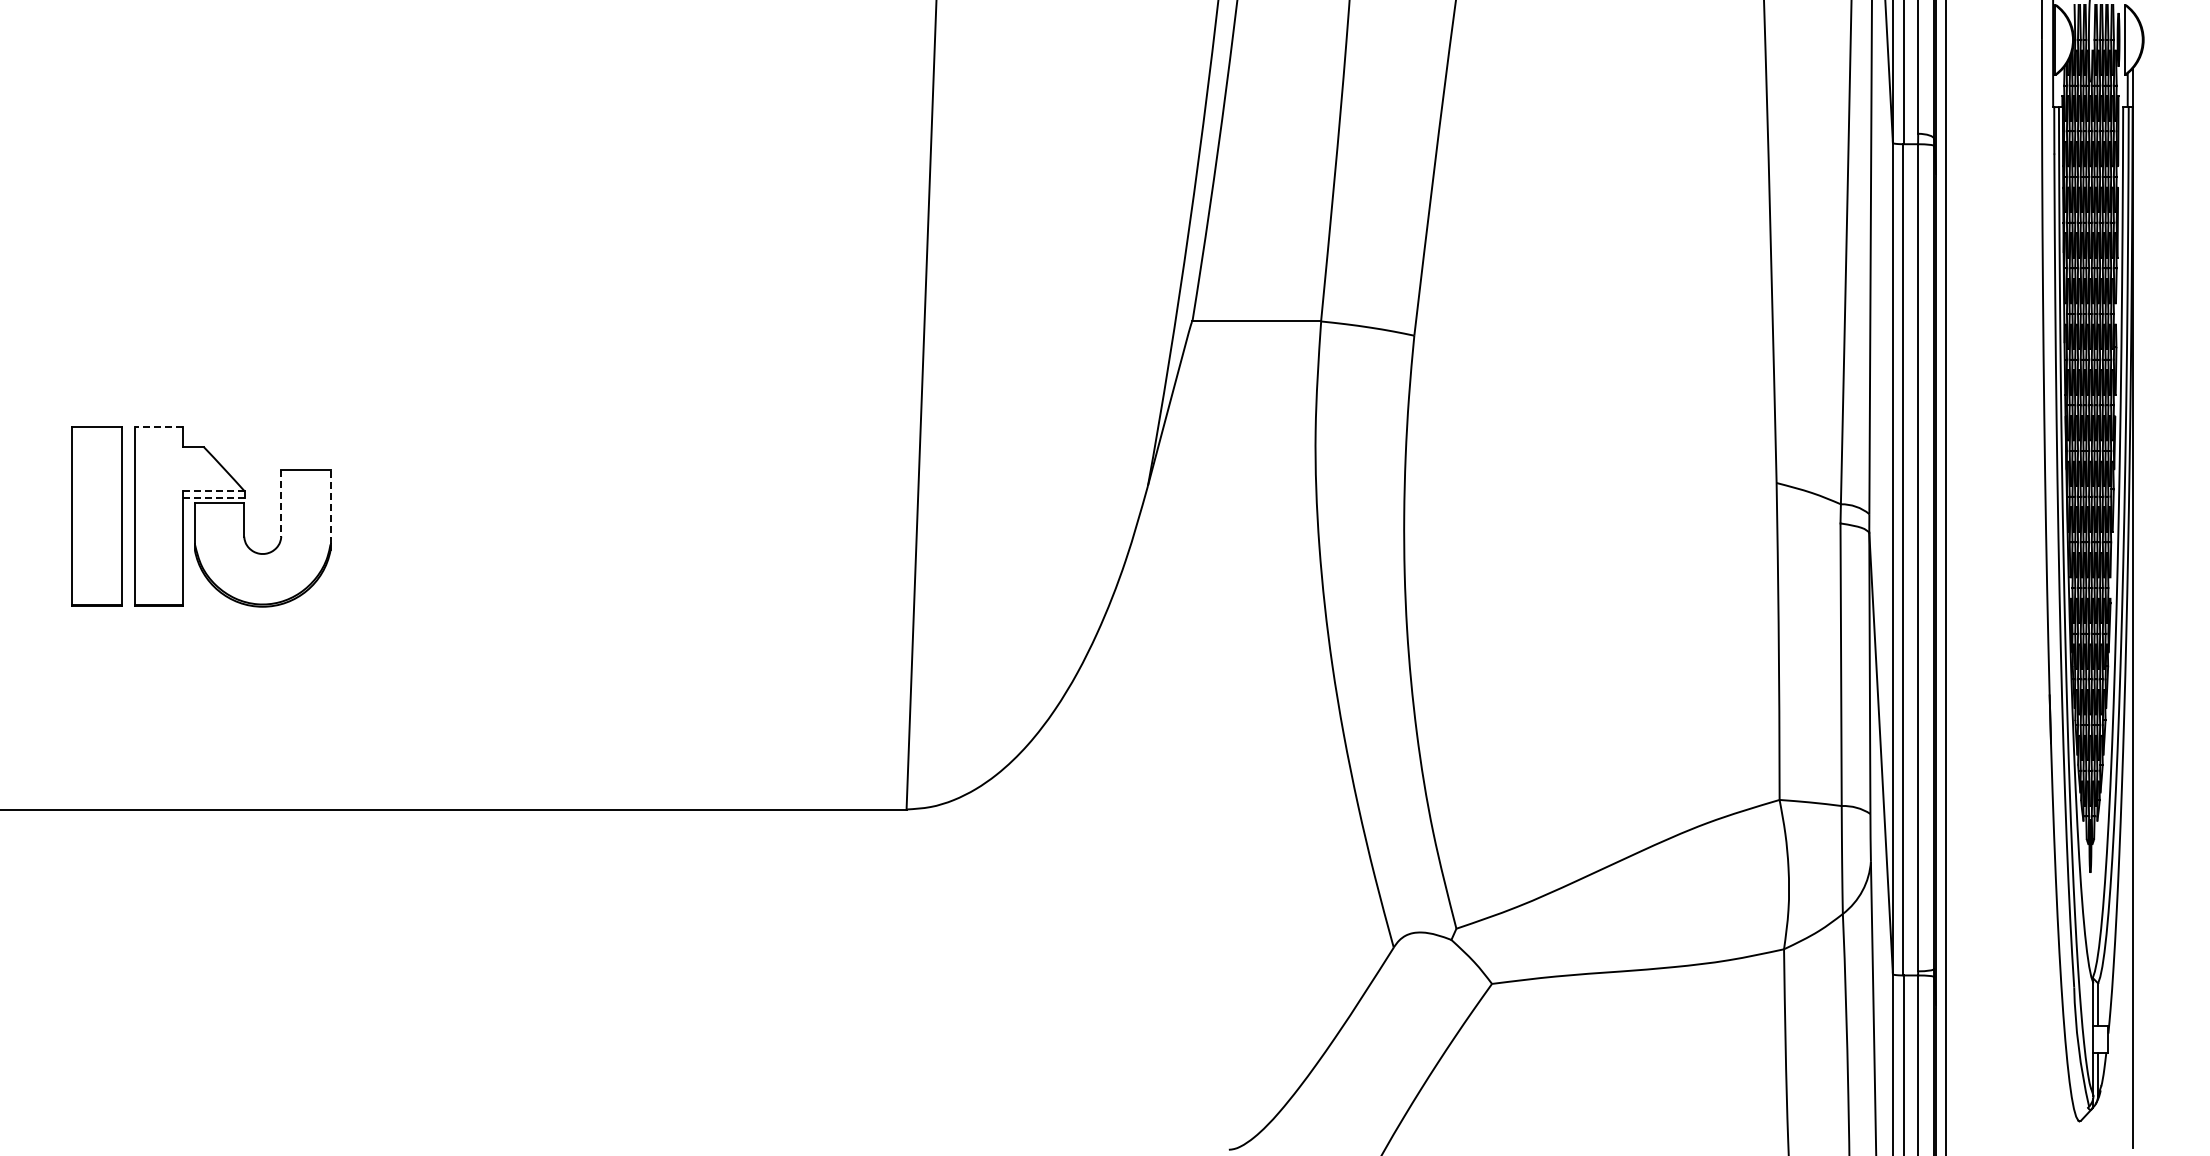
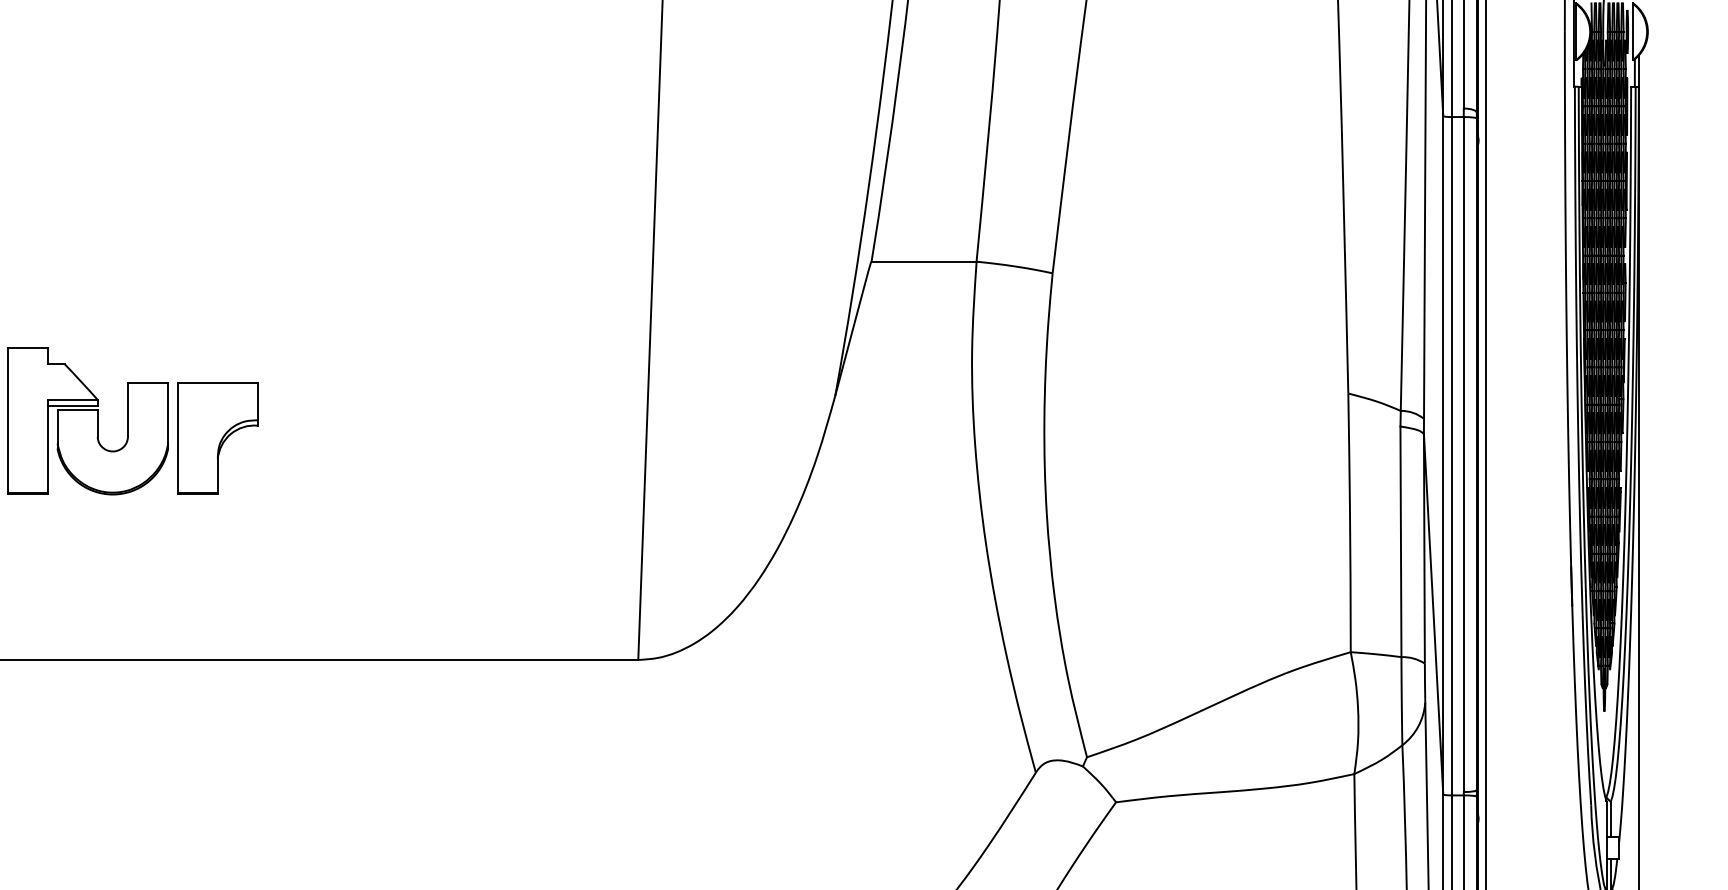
line: (158, 426) -> (27, 347), dashed -> solid
line: (214, 491) -> (73, 400), dashed -> solid
line: (214, 497) -> (73, 405), dashed -> solid
line: (281, 503) -> (128, 410), dashed -> solid
line: (330, 506) -> (168, 412), dashed -> solid
part: (391, 537) -> (217, 437), added

